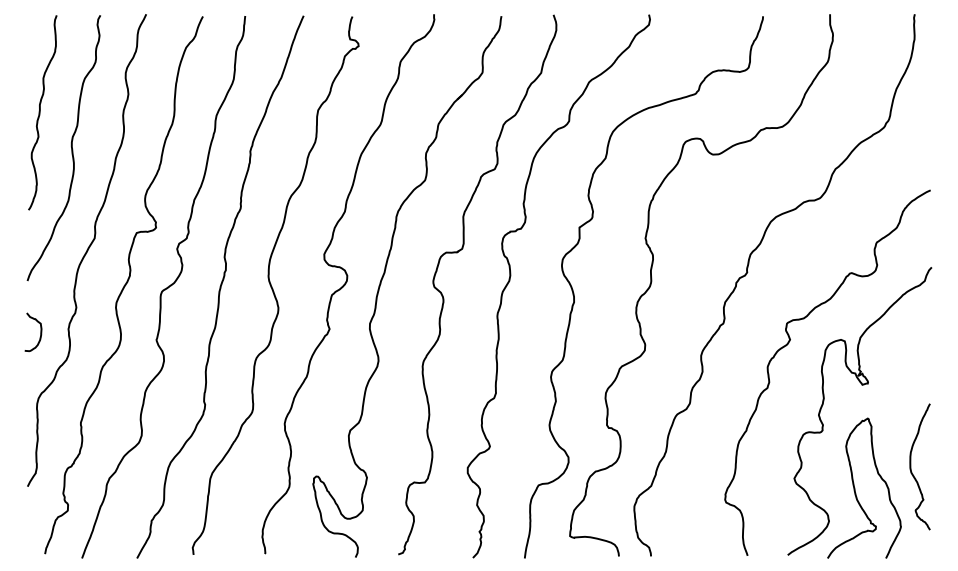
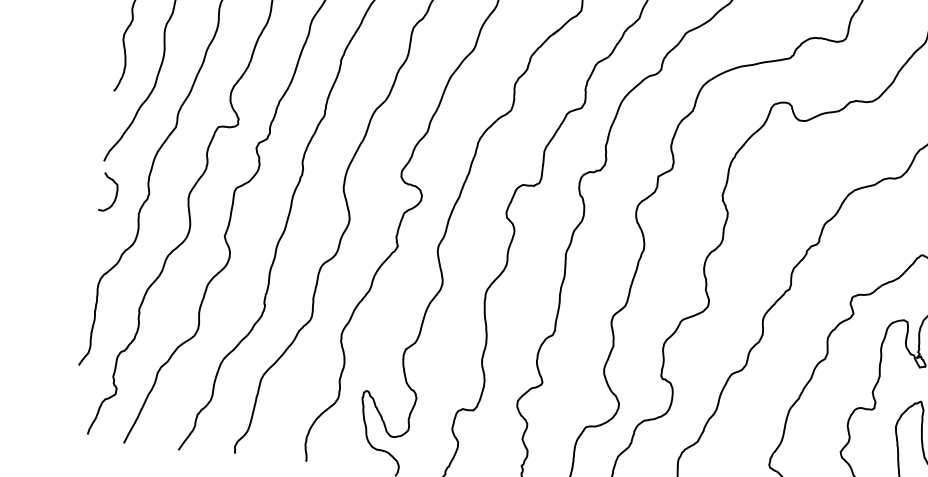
curve: (40, 332) -> (116, 193), moved

